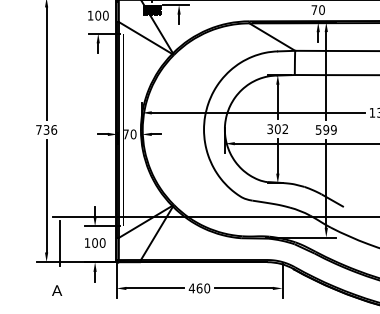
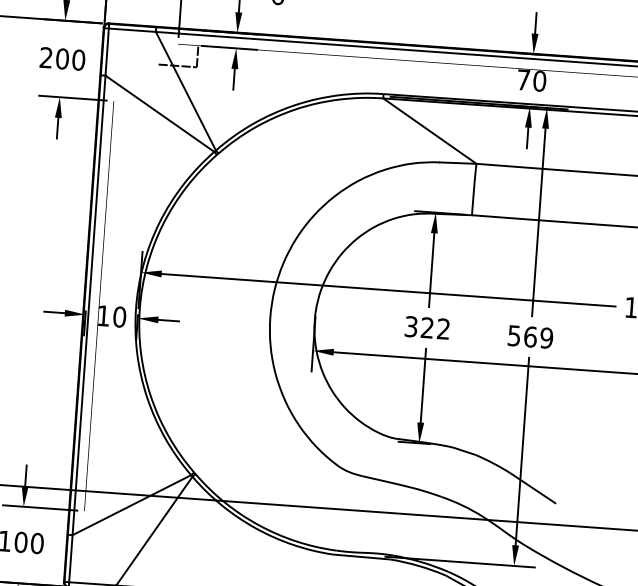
fill: (152, 9) -> (178, 54), removed
text: (90, 15) -> (46, 57), 100 -> 200
text: (277, 129) -> (426, 328), 302 -> 322
text: (326, 129) -> (531, 336), 599 -> 569
text: (126, 134) -> (104, 316), 70 -> 10

